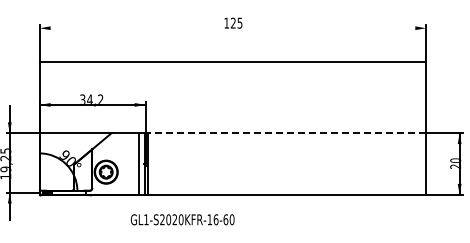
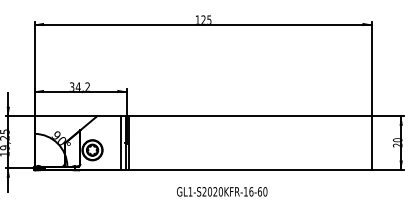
line: (232, 62) -> (202, 24), moved
line: (286, 133) -> (249, 116), dashed -> solid
text: (182, 219) -> (222, 191), moved

